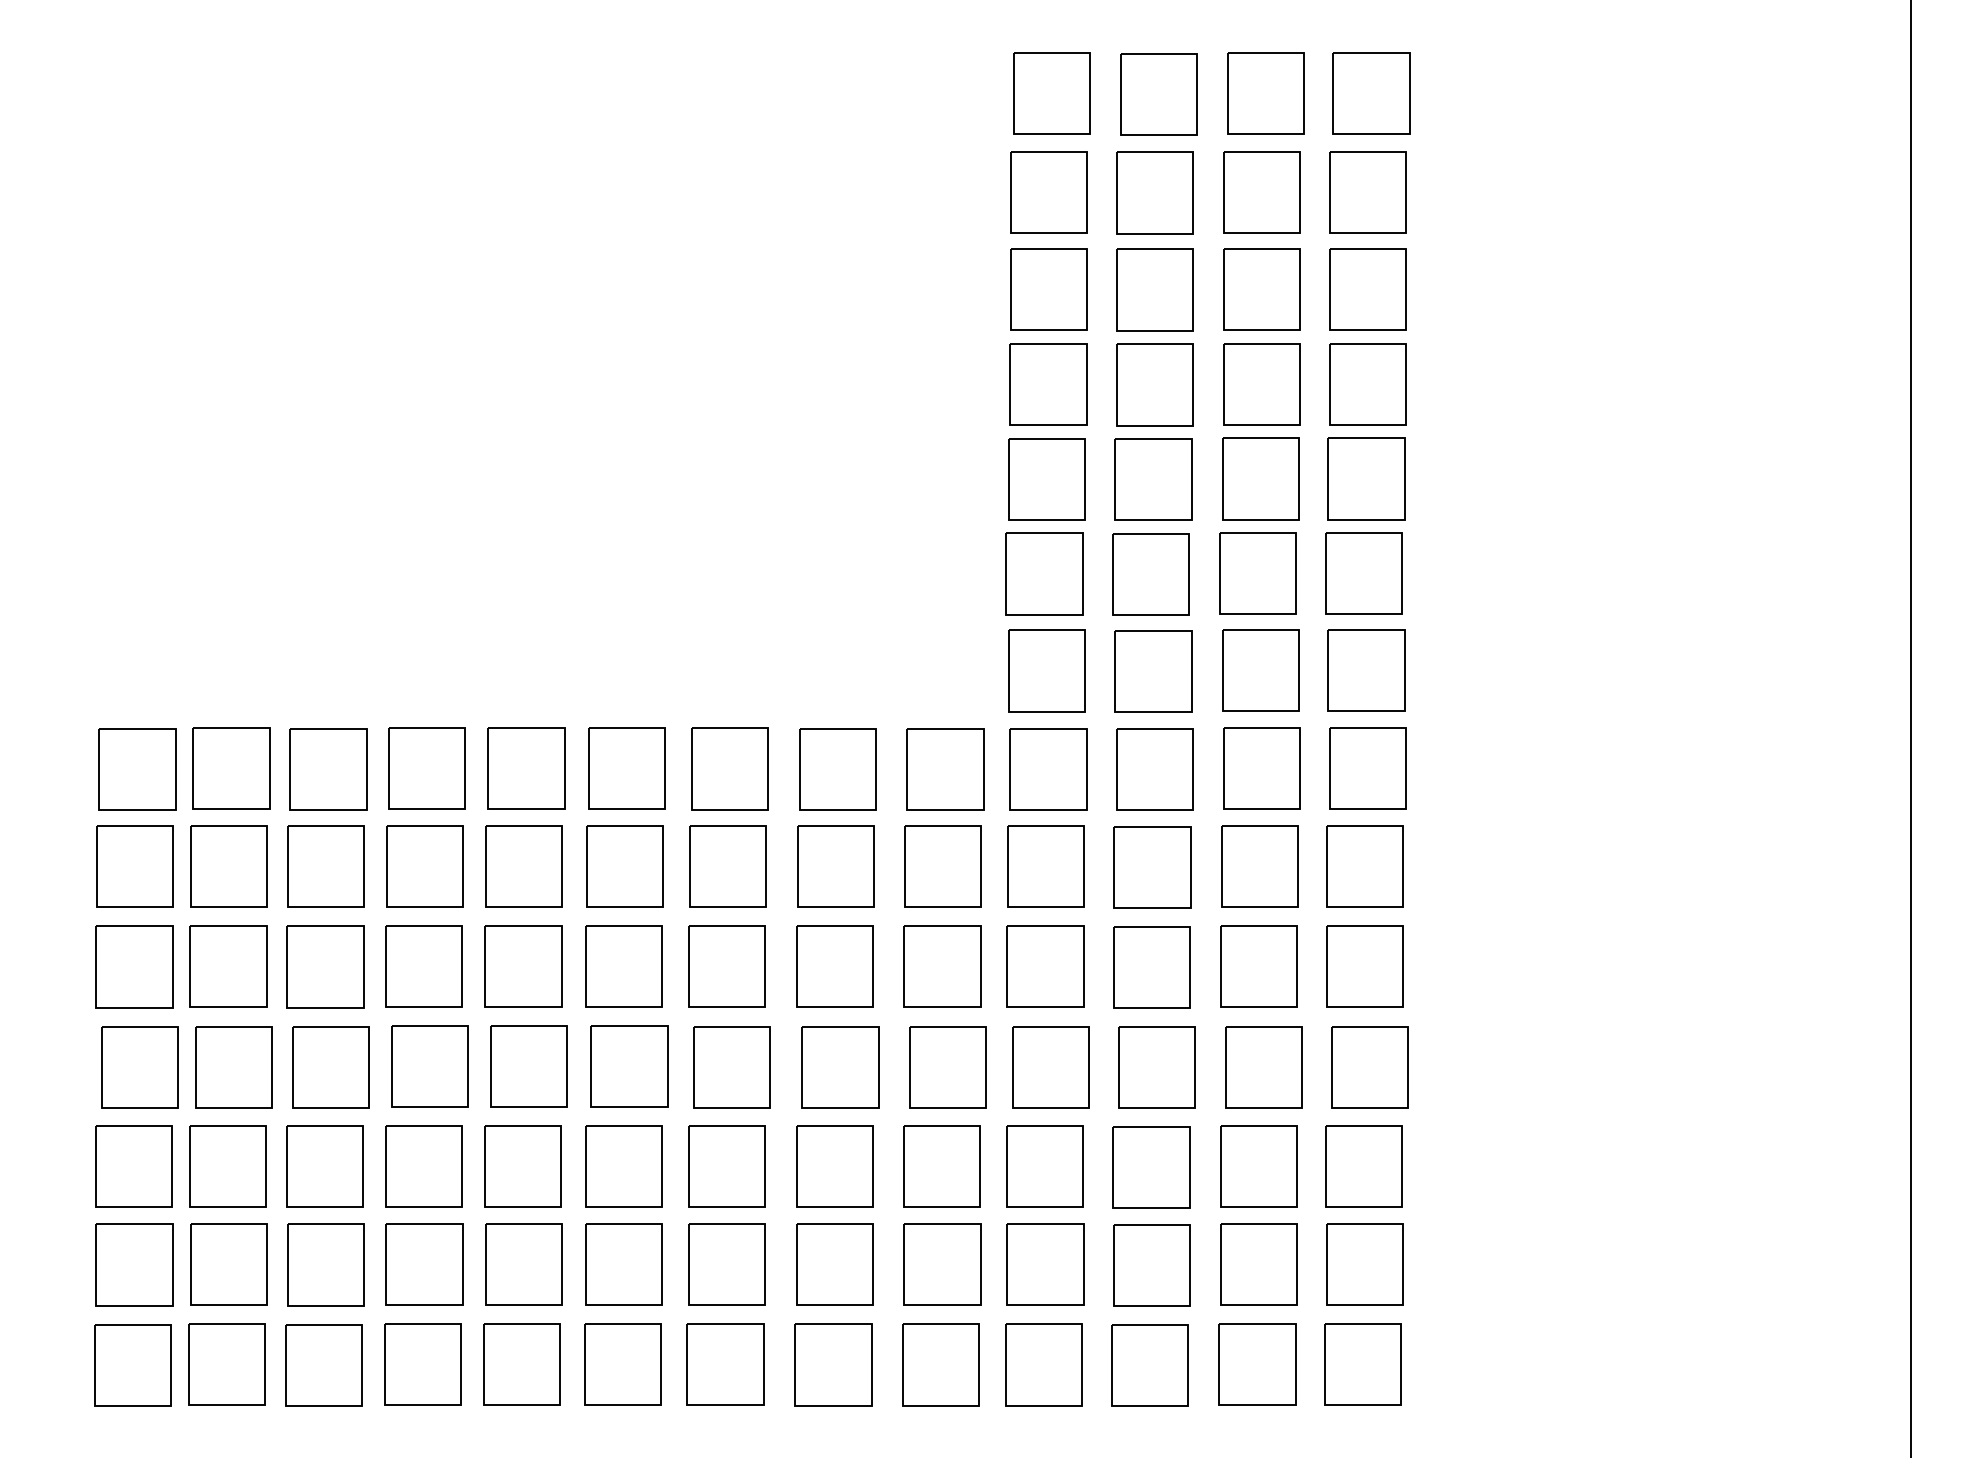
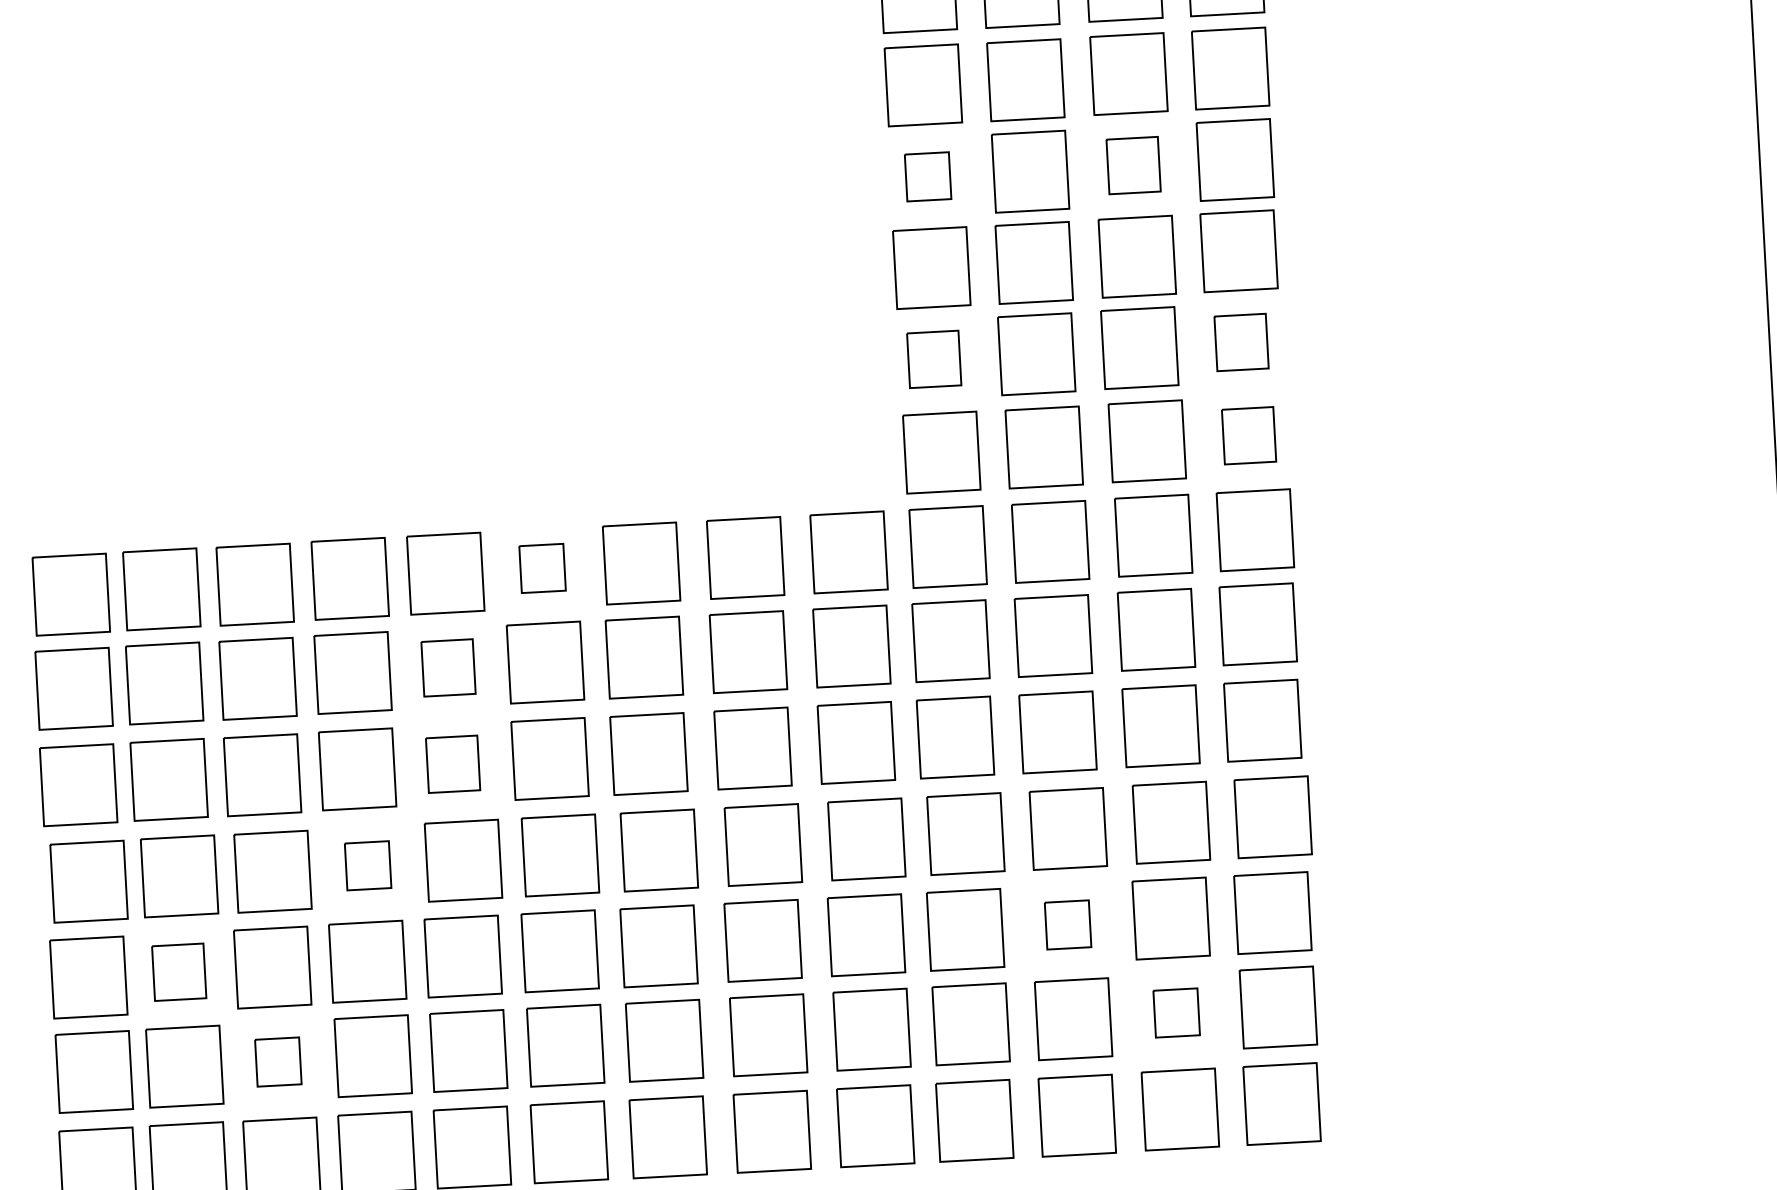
part: (1048, 384) -> (928, 176), size x0.6
part: (1261, 384) -> (1133, 165), size x0.7
part: (1044, 573) -> (934, 358), size x0.7
part: (1363, 573) -> (1241, 342), size x0.7
part: (1366, 670) -> (1249, 435), size x0.7
part: (626, 768) -> (541, 568), size x0.6
part: (523, 866) -> (447, 668), size x0.7
part: (523, 966) -> (453, 764), size x0.7
part: (429, 1066) -> (367, 865), size x0.6
part: (227, 1166) -> (178, 972), size x0.7
part: (1151, 1167) -> (1068, 925), size x0.6
part: (325, 1264) -> (278, 1061), size x0.6
part: (1258, 1264) -> (1176, 1012), size x0.6

